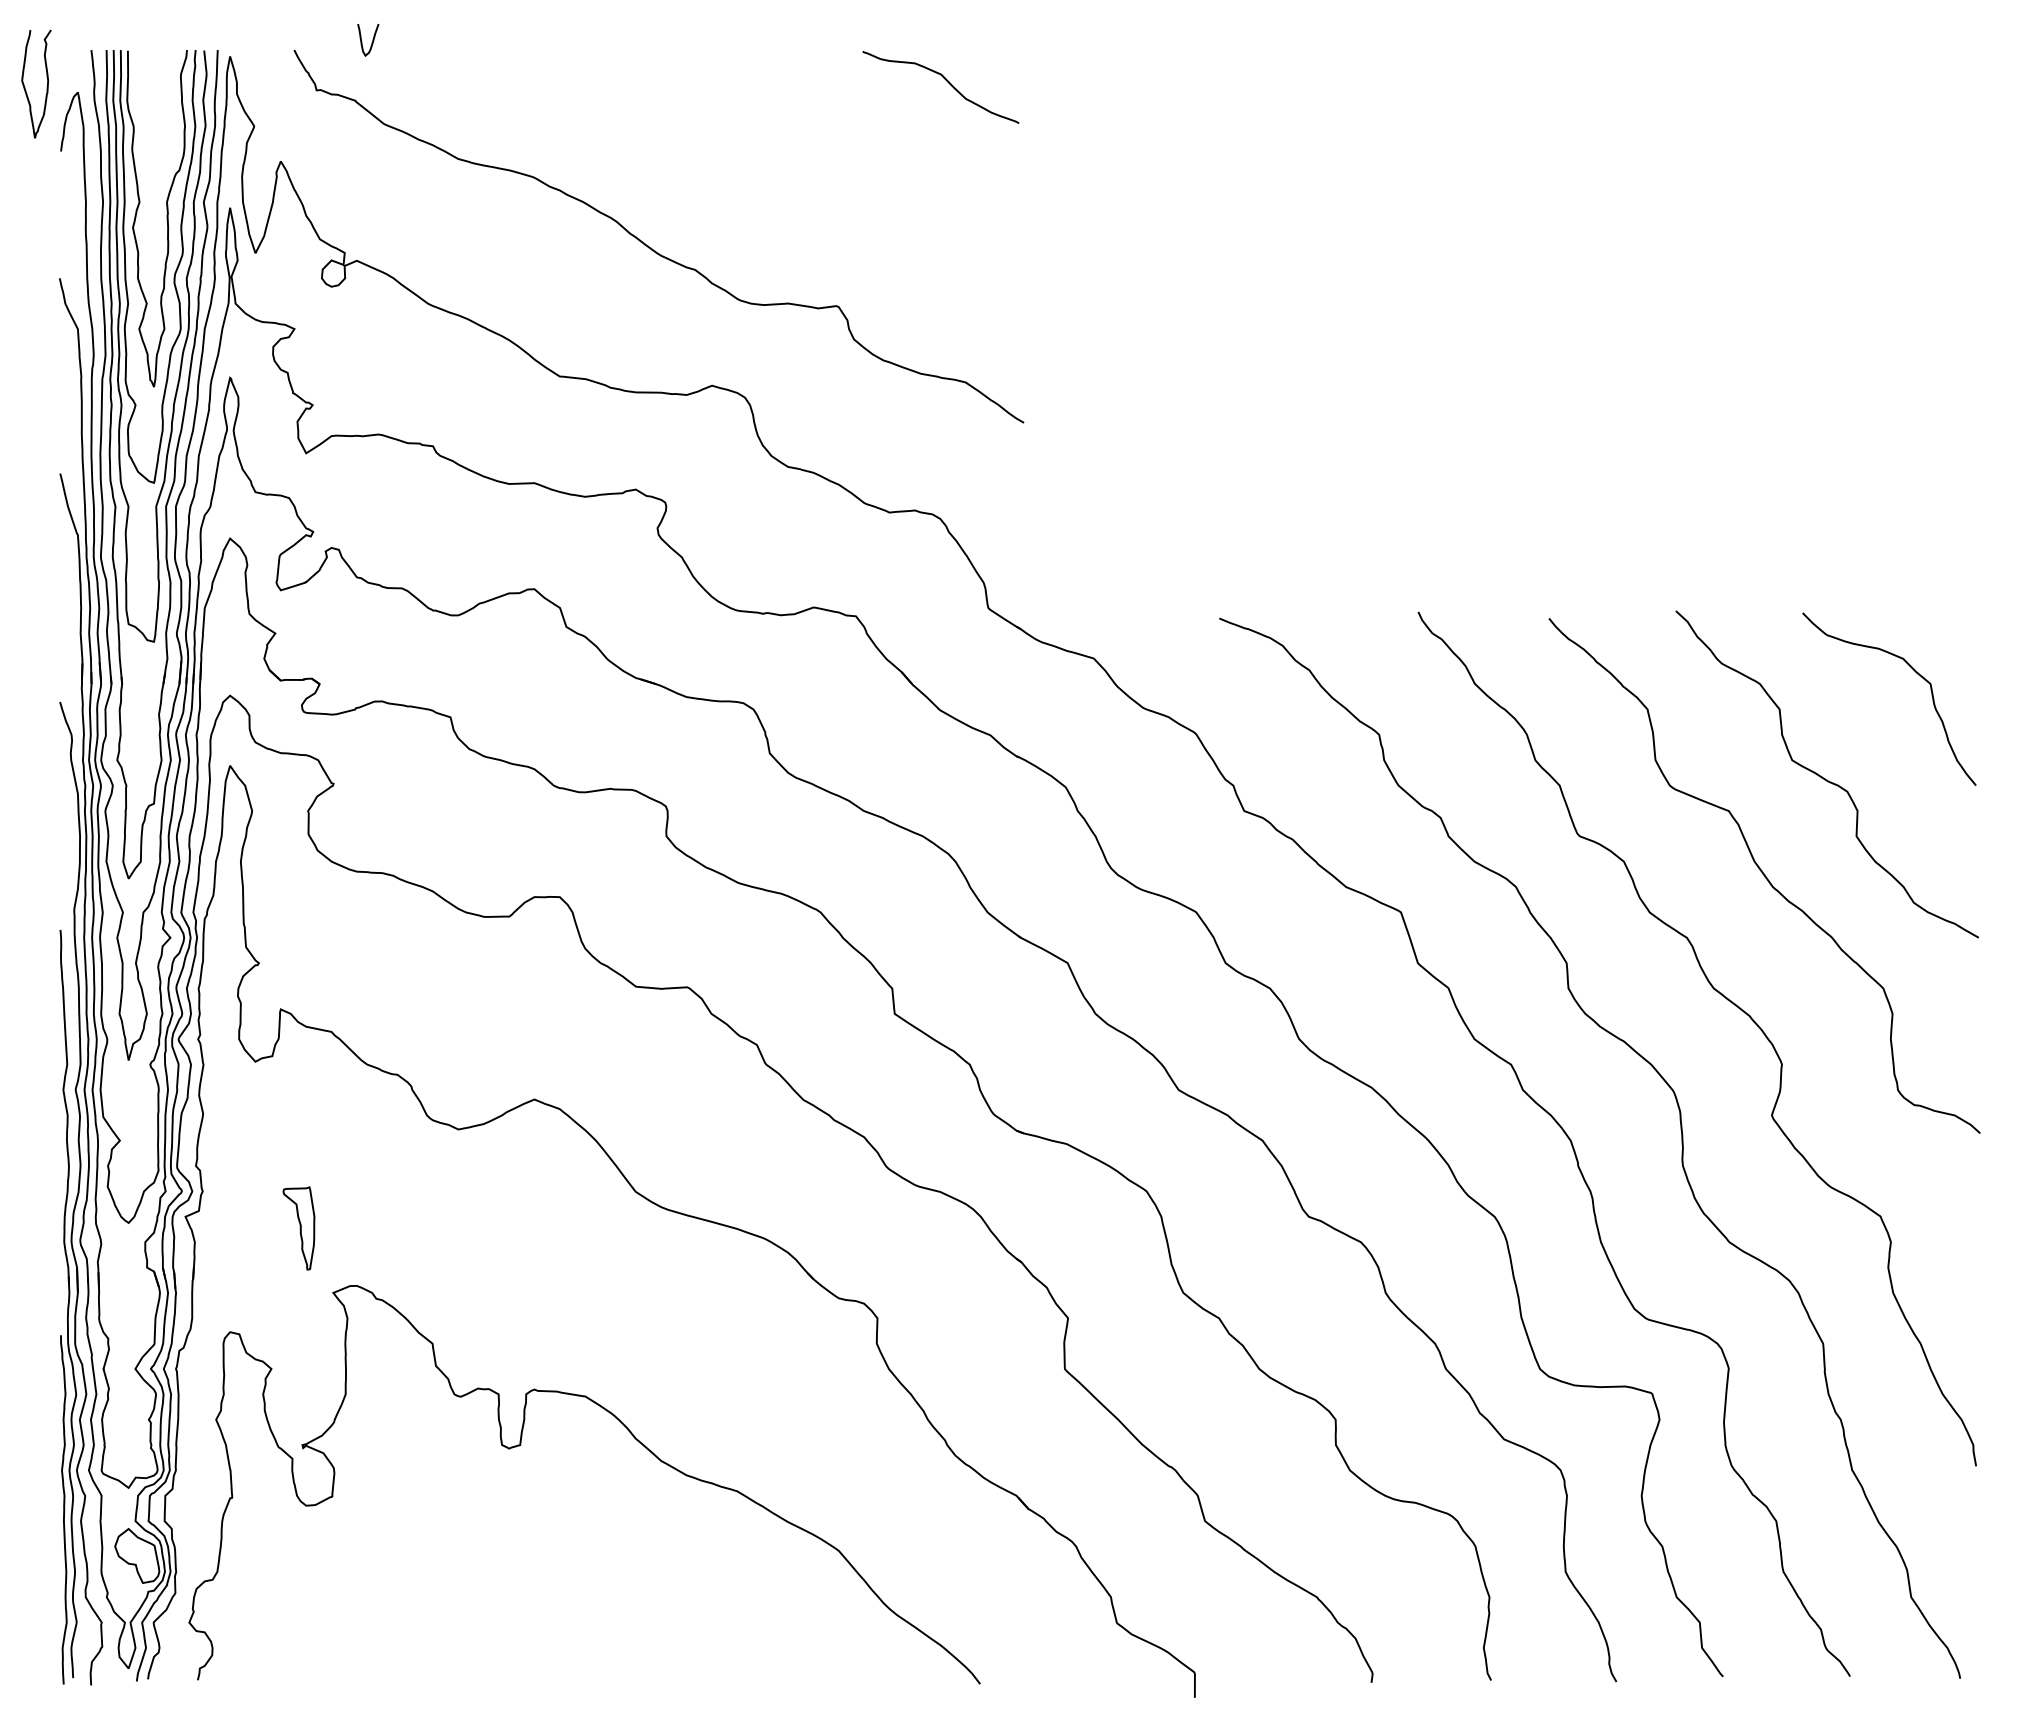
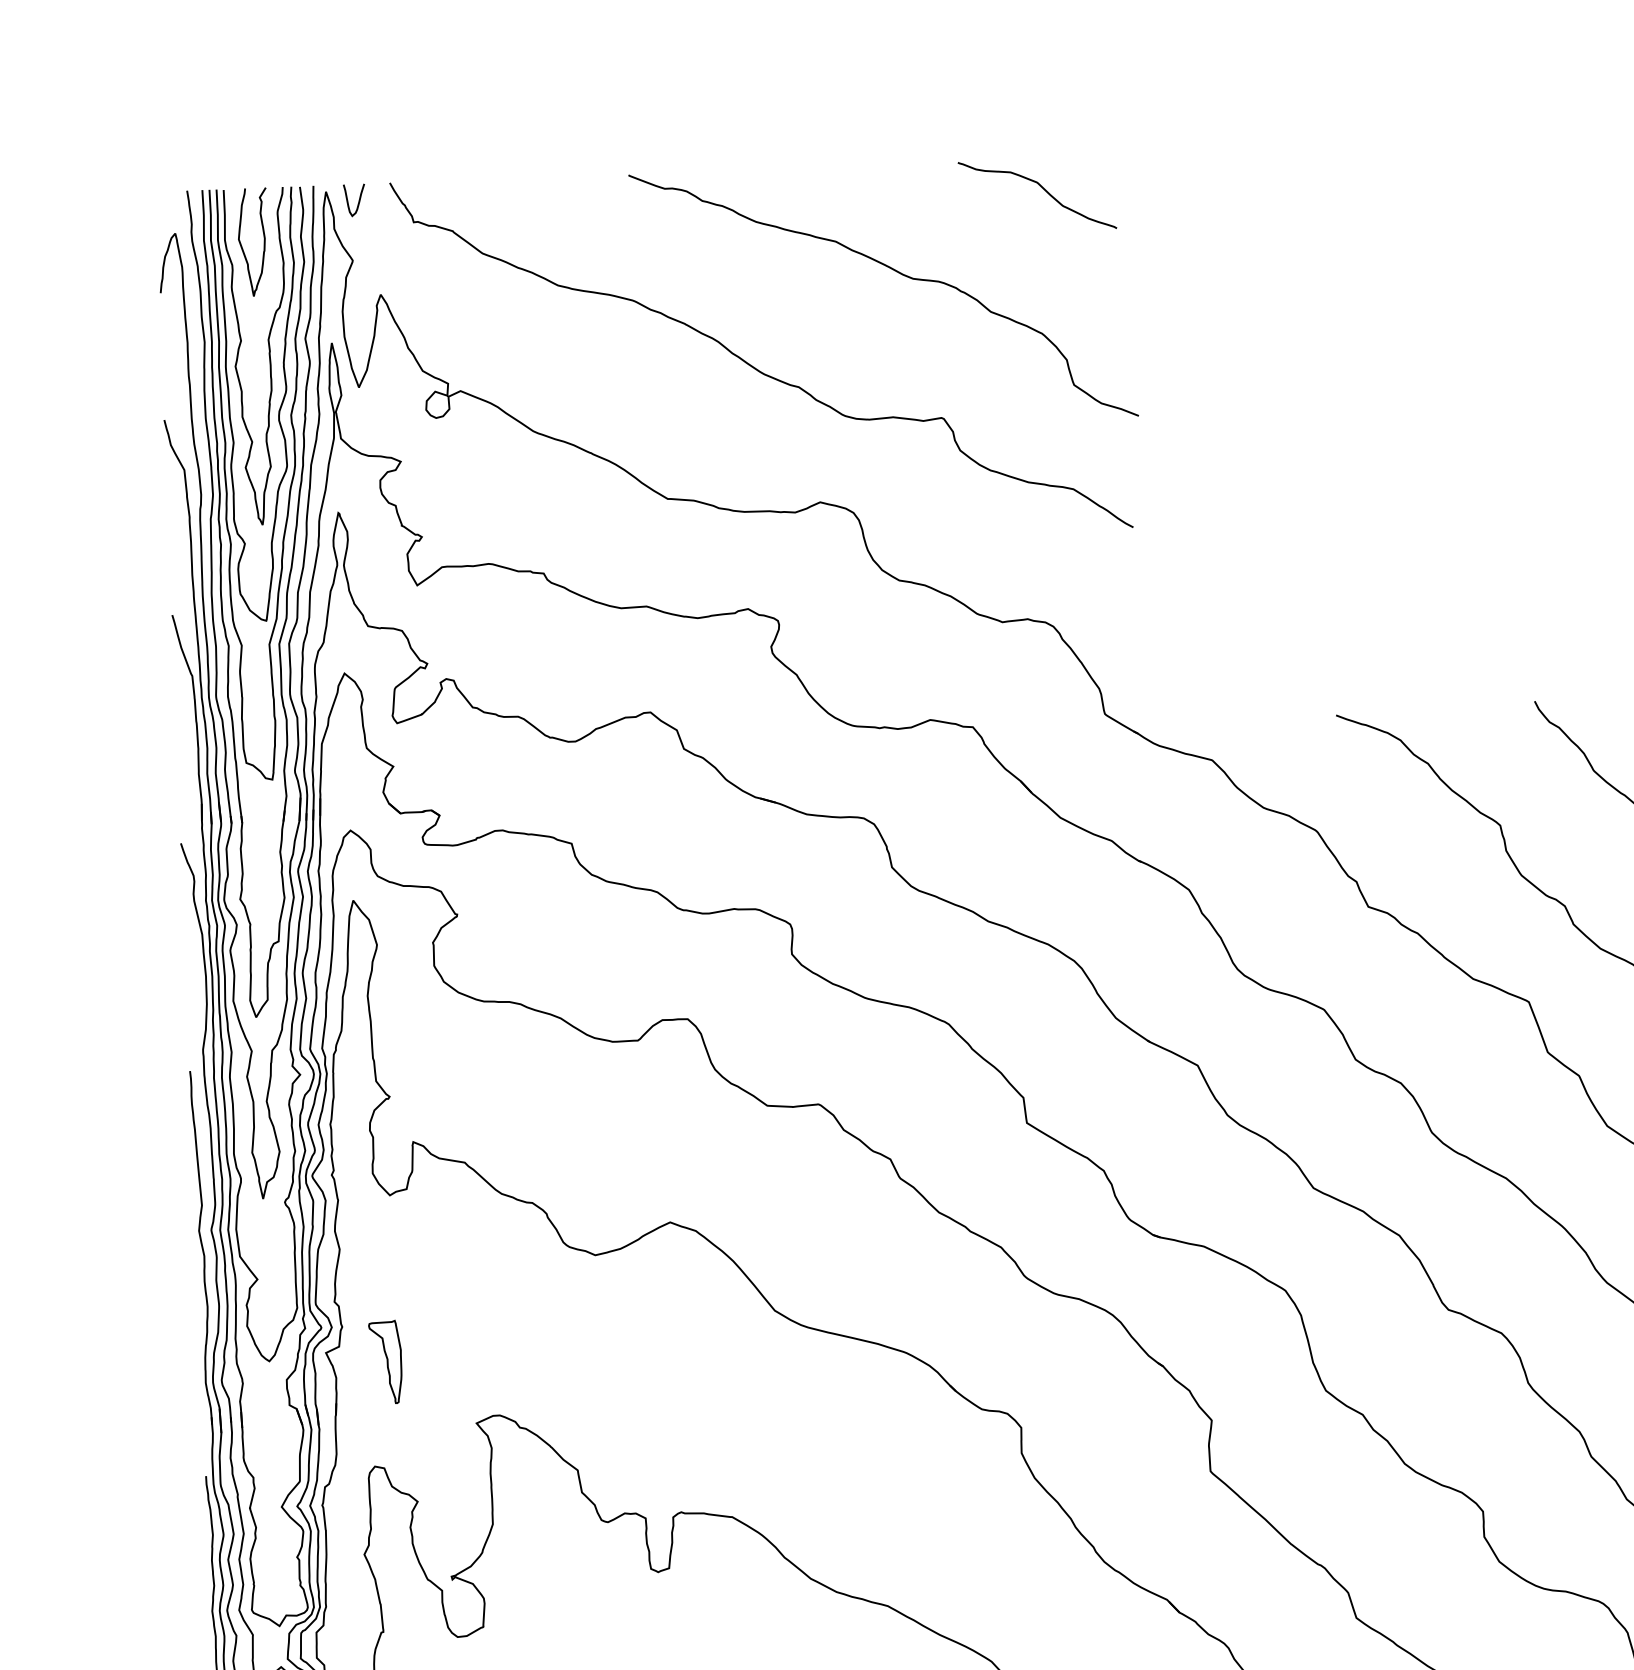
curve: (371, 42) -> (357, 202), moved
curve: (46, 86) -> (263, 244), moved
curve: (794, 157) -> (893, 271), added
part: (298, 1228) -> (385, 1362), moved

